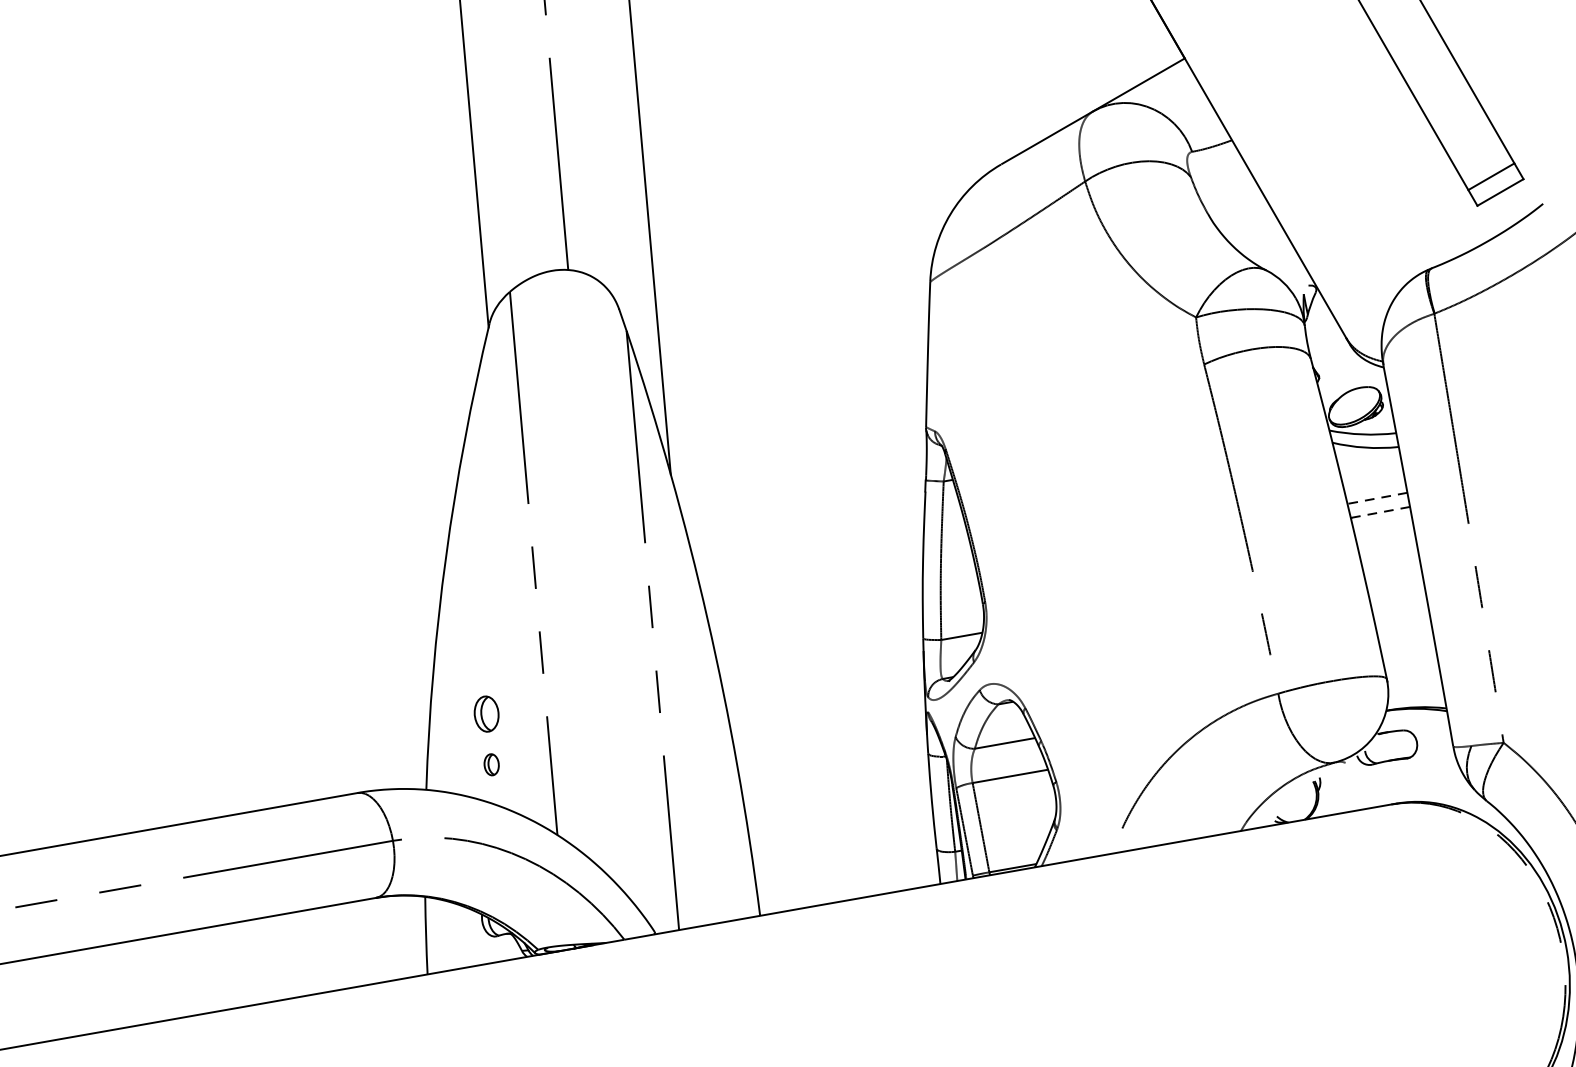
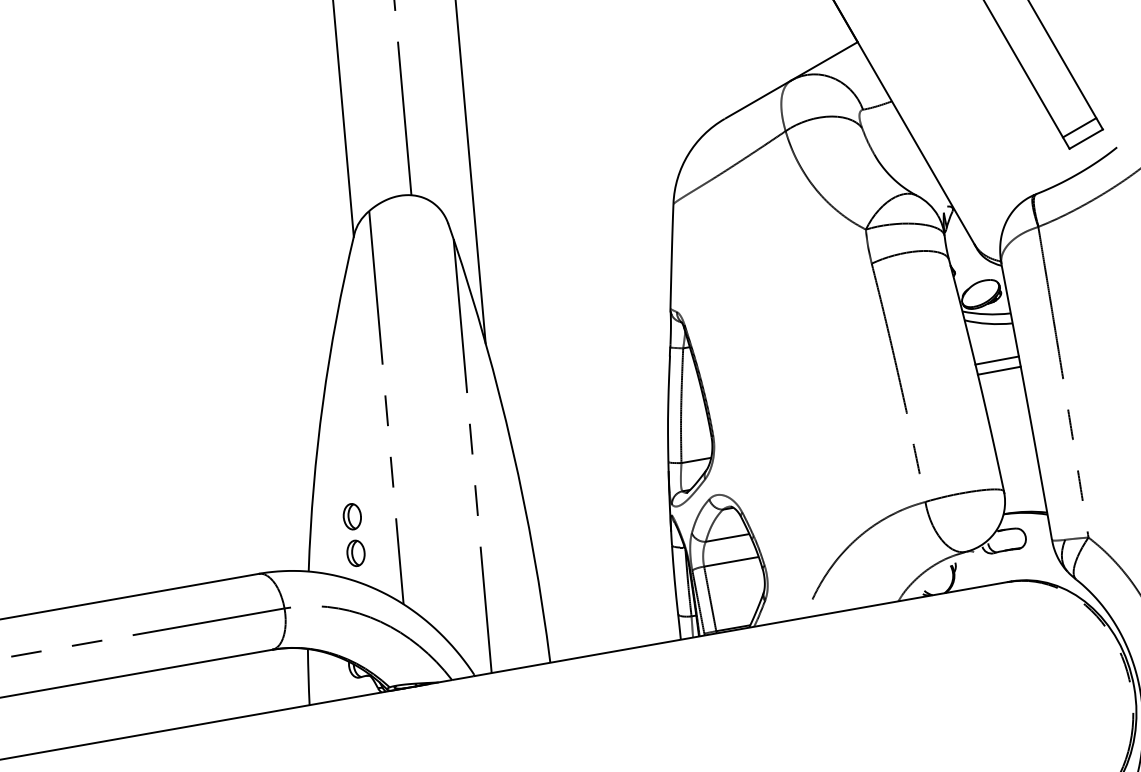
line: (1376, 498) -> (996, 360), dashed -> solid
line: (1380, 512) -> (999, 370), dashed -> solid
part: (490, 764) -> (355, 553), size x1.67

